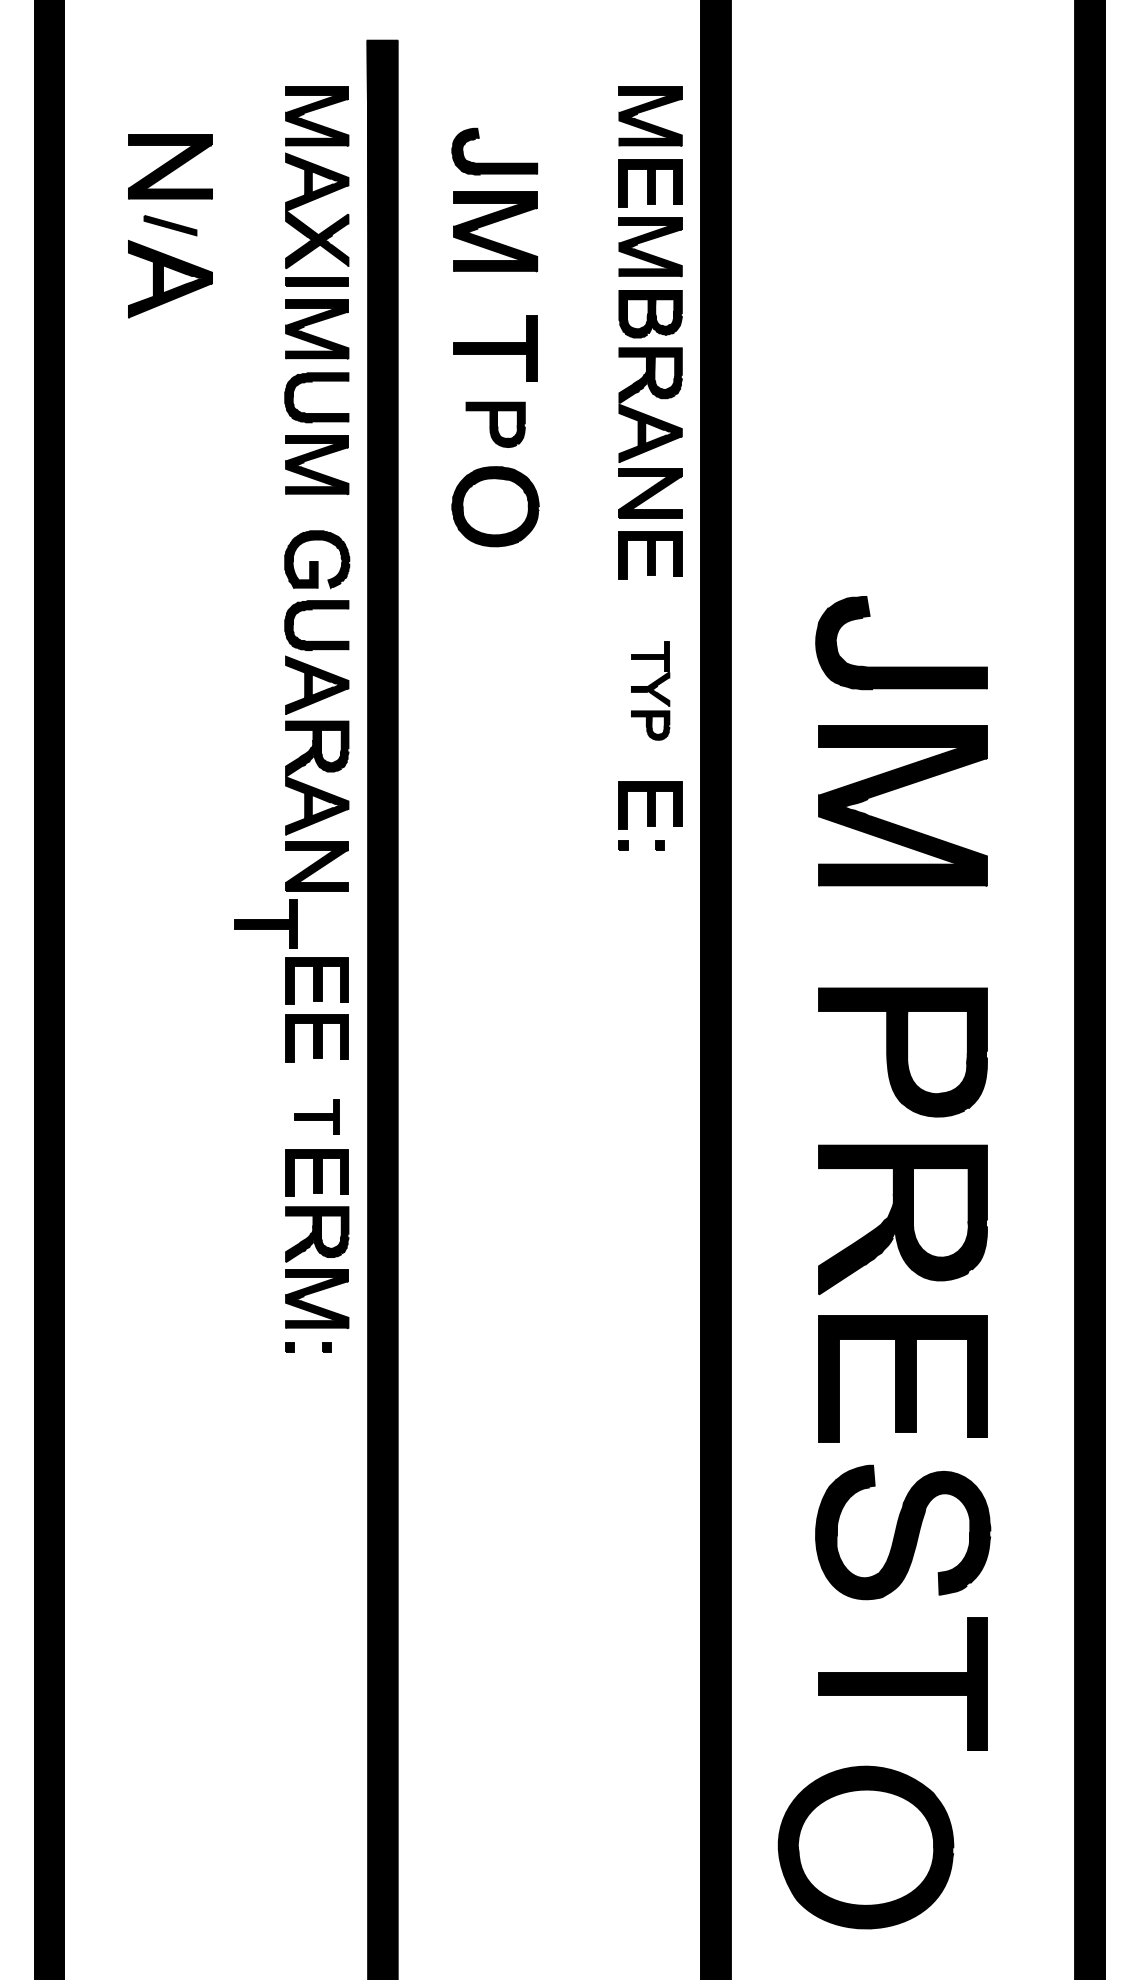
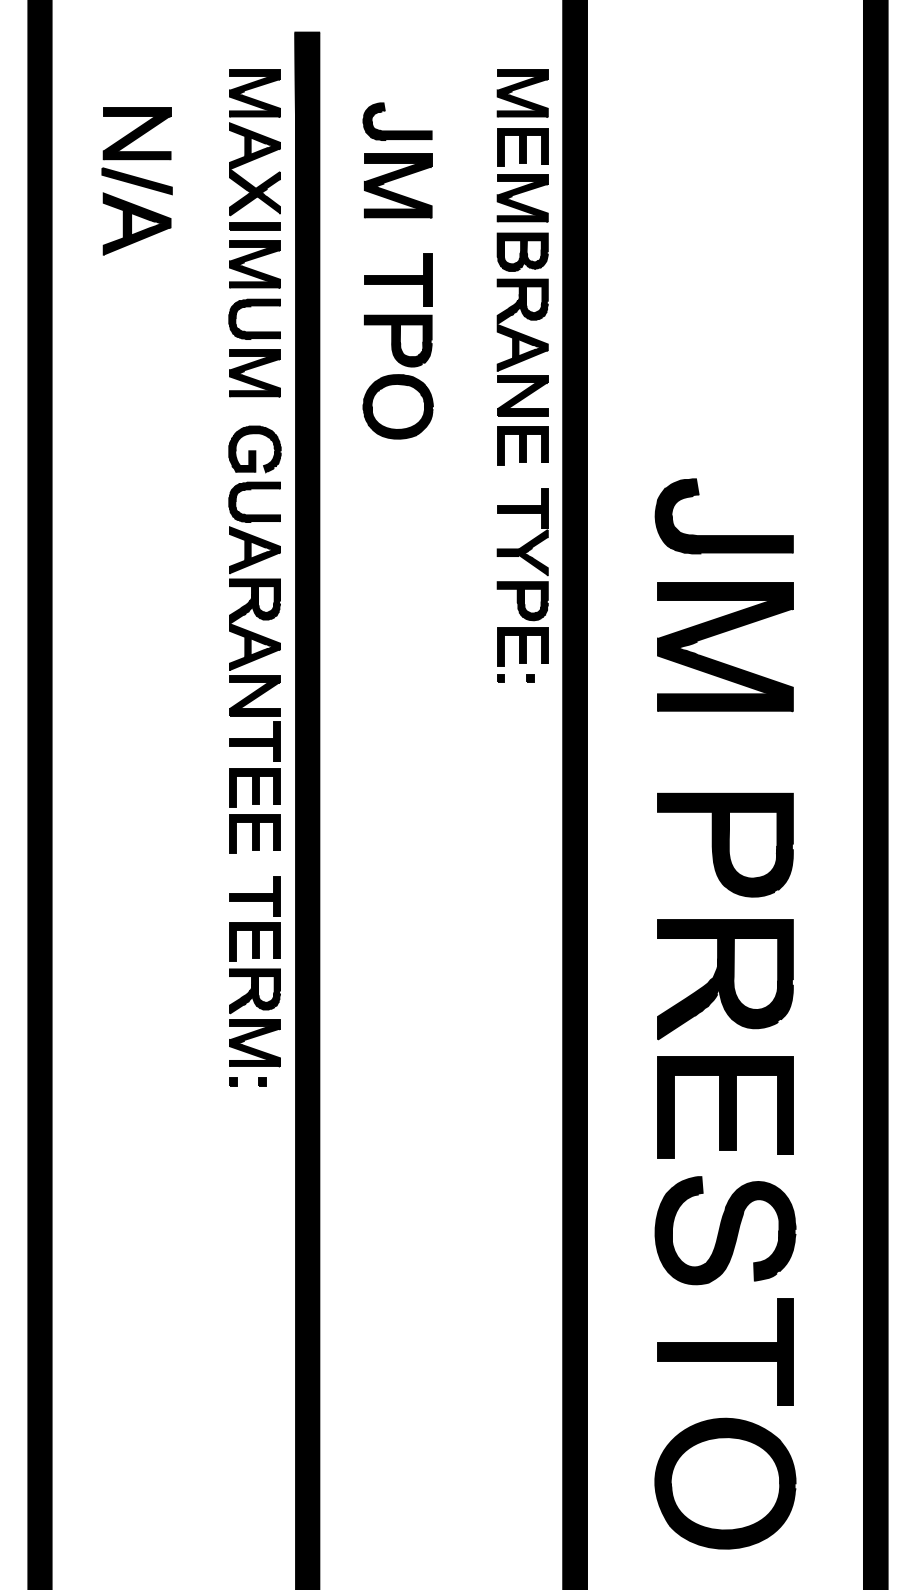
part: (170, 225) -> (137, 181), size x1.67
part: (495, 424) -> (398, 340), size x1.43
part: (650, 690) -> (522, 554), size x1.67
part: (265, 923) -> (254, 741), moved
part: (316, 1116) -> (254, 896), size x1.43
part: (865, 1847) -> (725, 1483), moved

